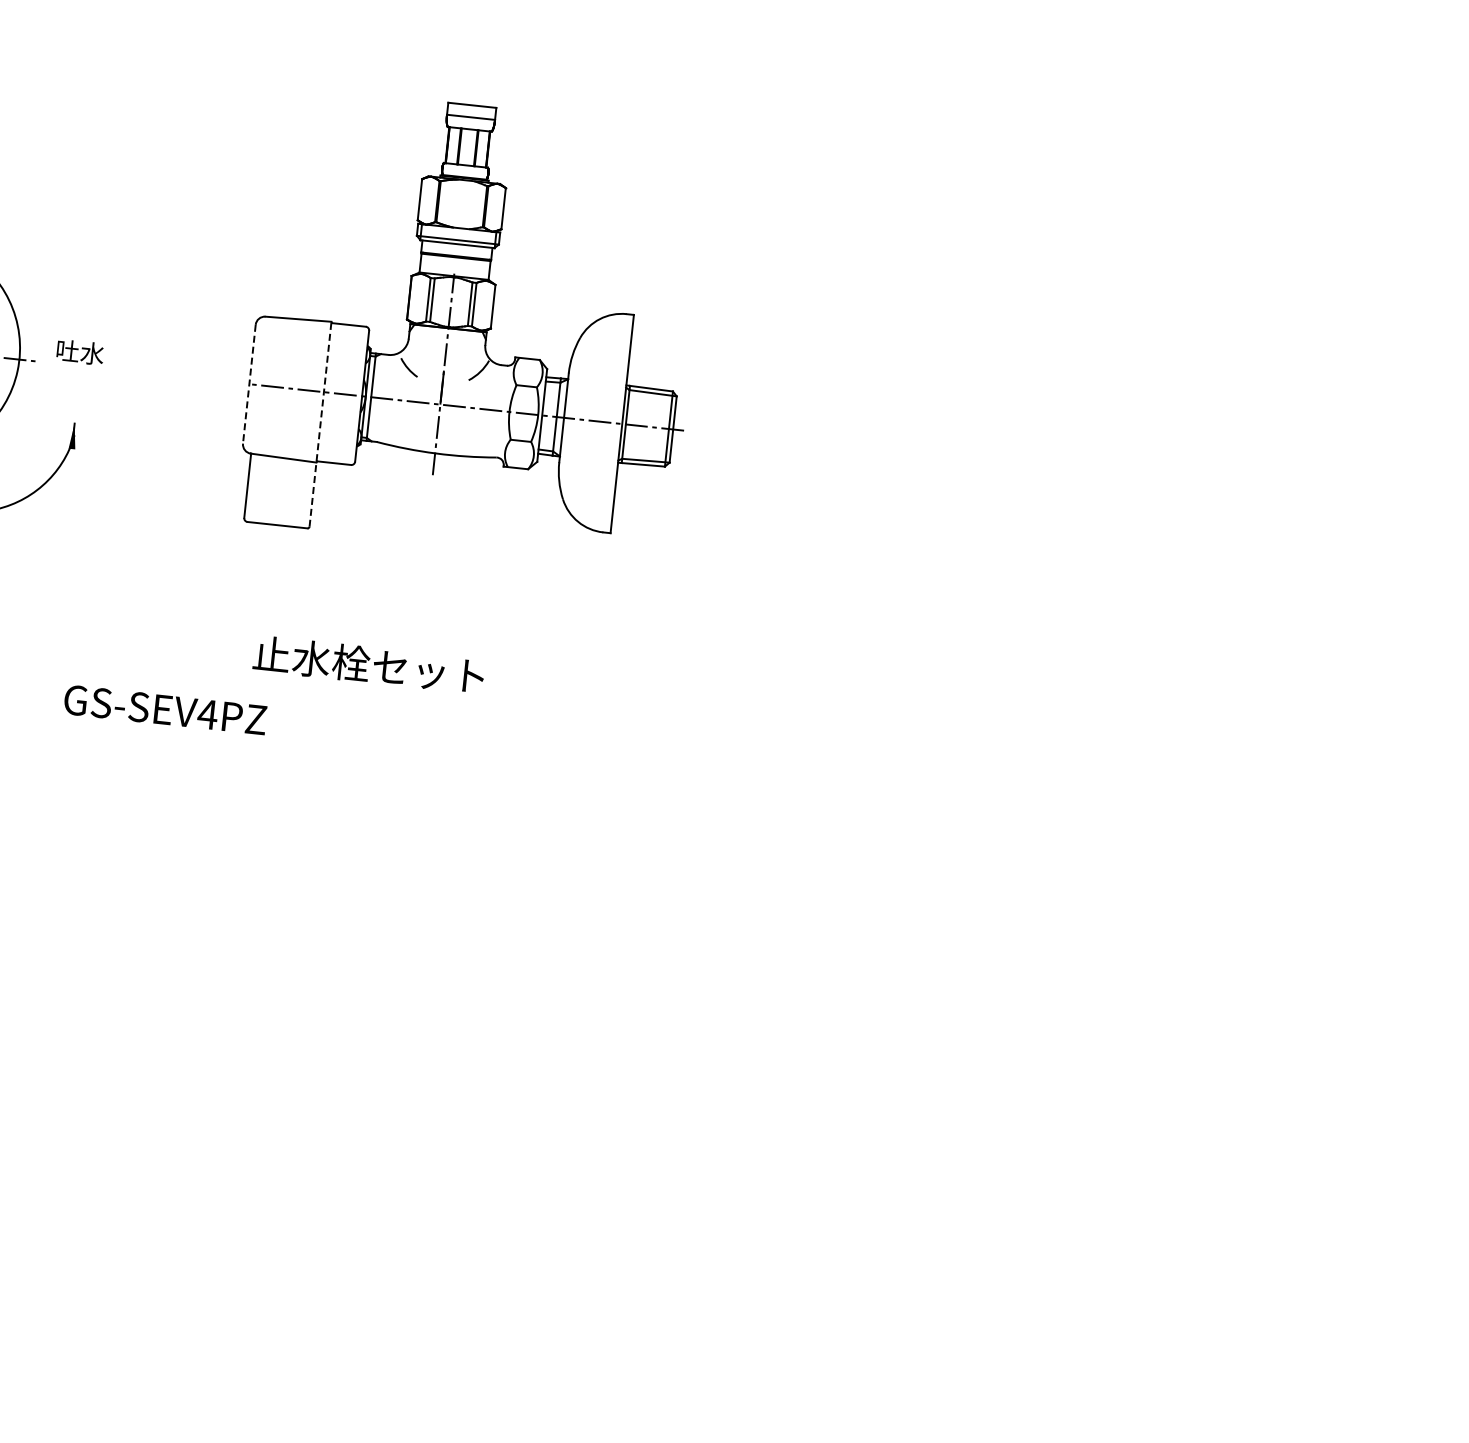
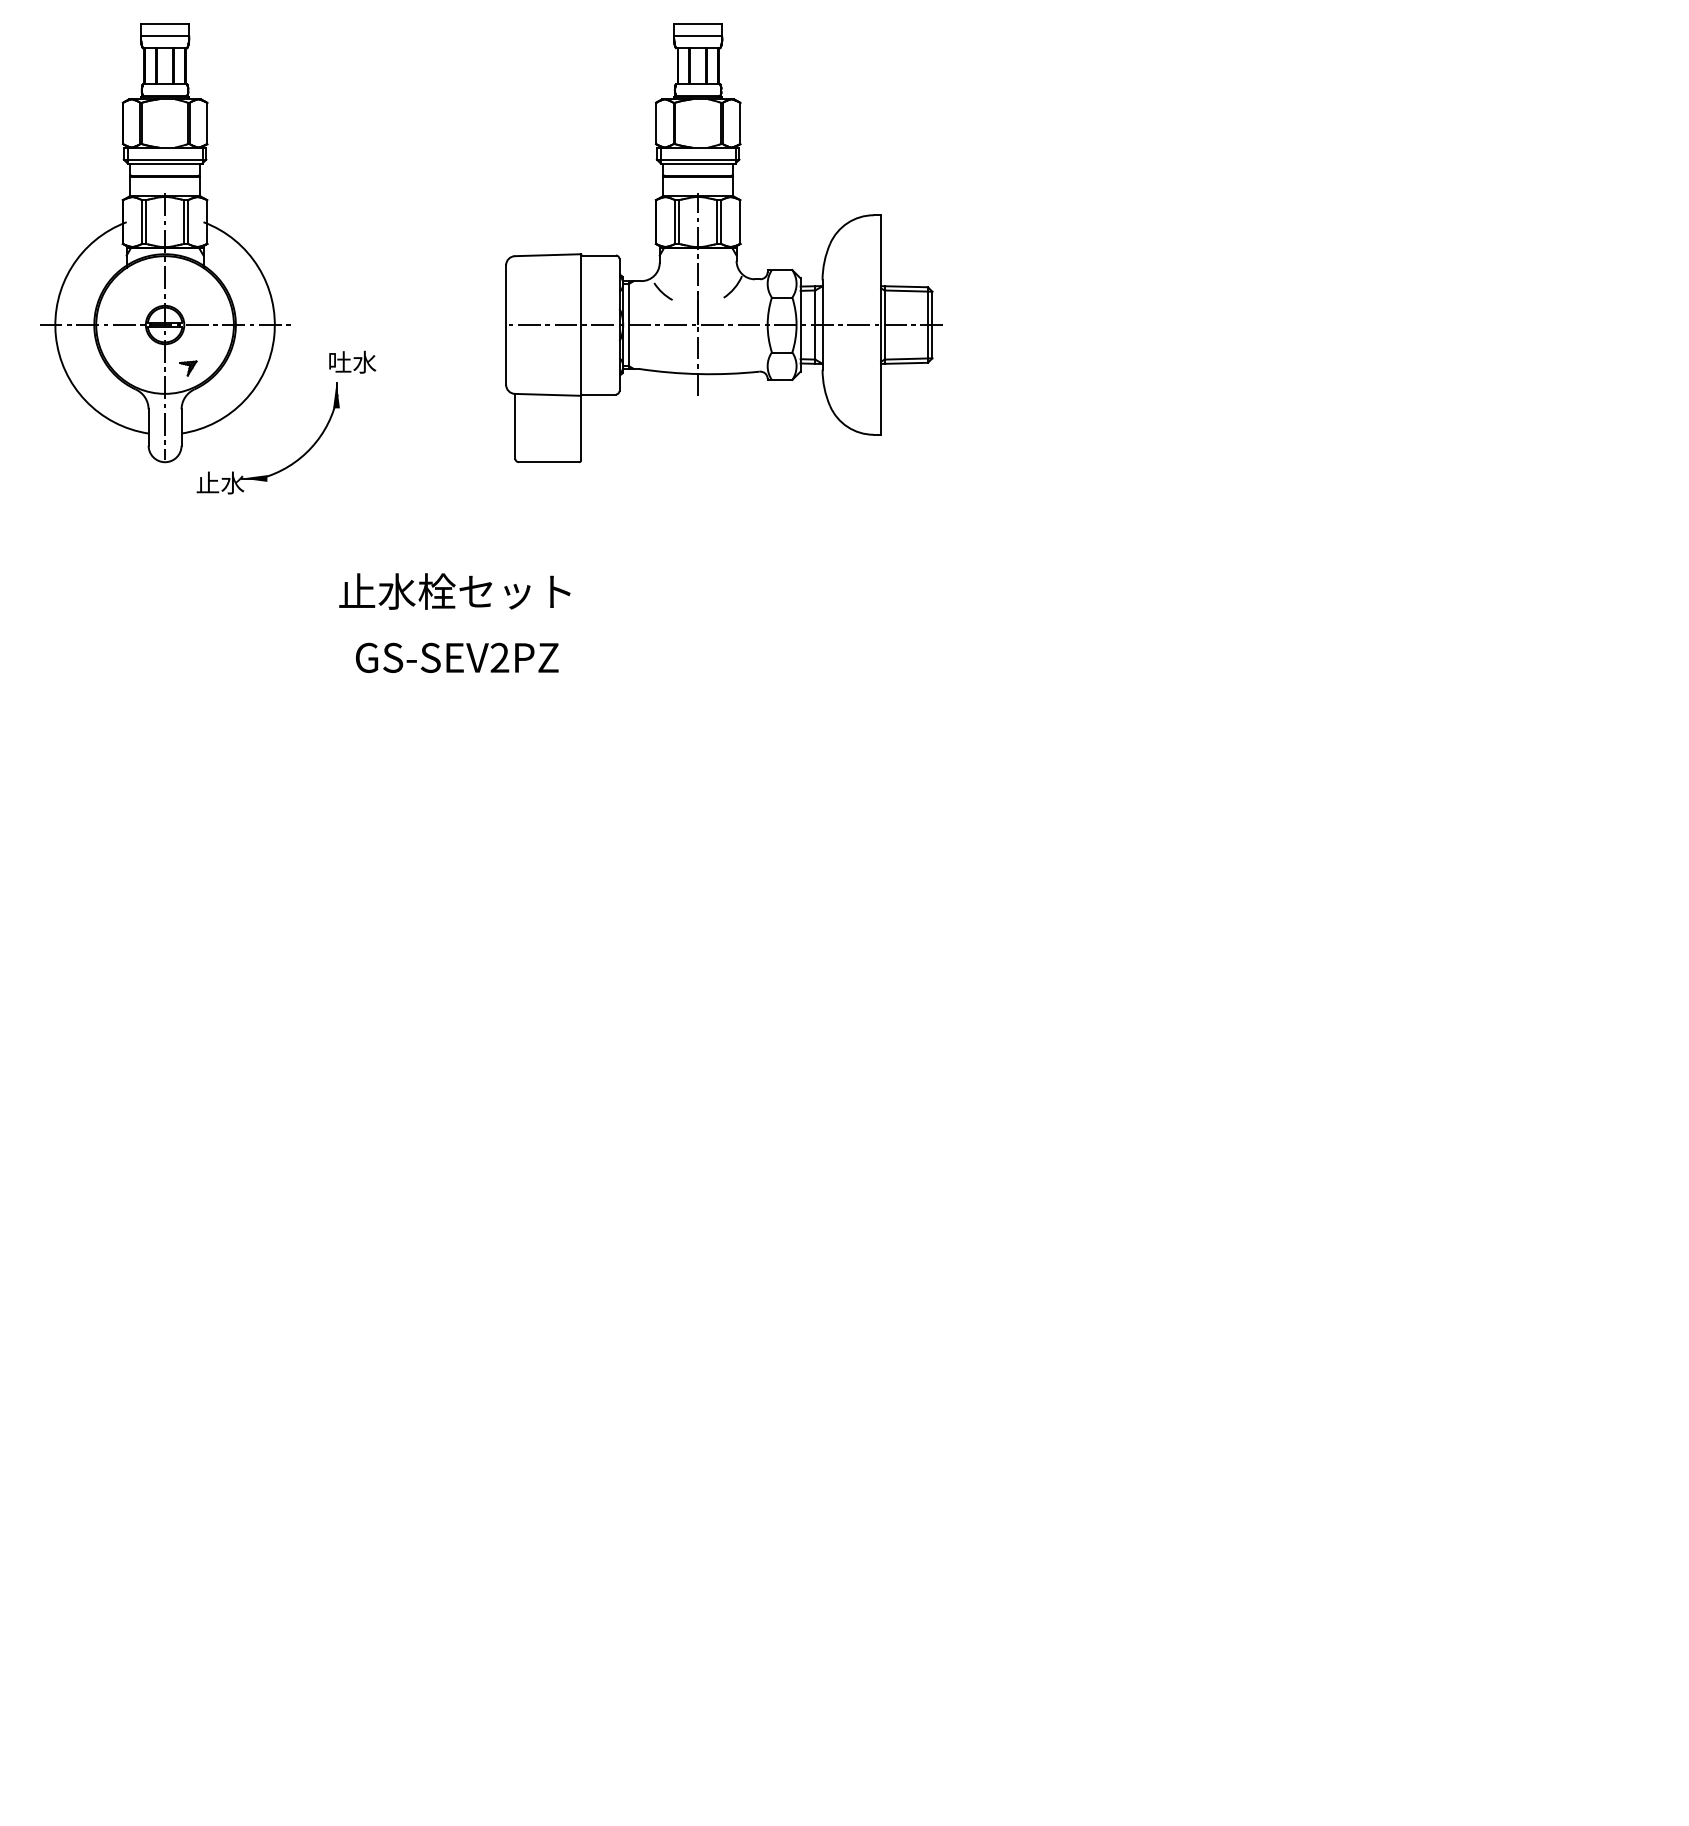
text: (80, 351) -> (352, 361), moved
line: (249, 384) -> (506, 325), dashed -> solid
line: (321, 423) -> (581, 356), dashed -> solid
text: (368, 664) -> (454, 591), moved
text: (207, 714) -> (499, 657), GS-SEV4PZ -> GS-SEV2PZ

